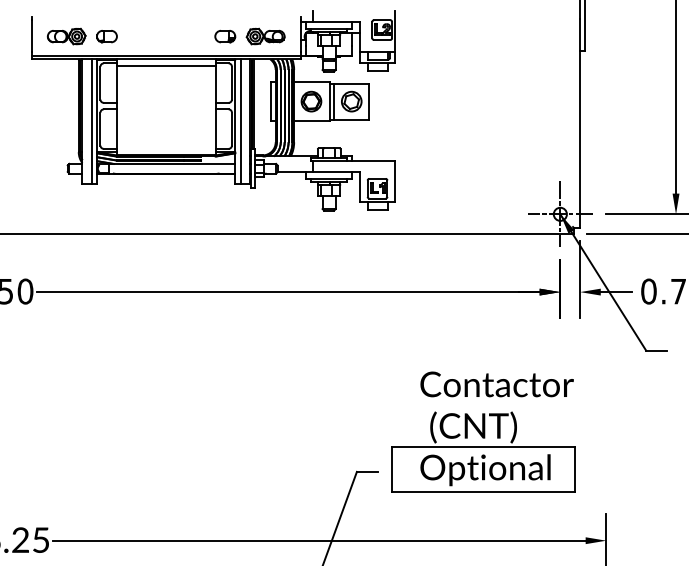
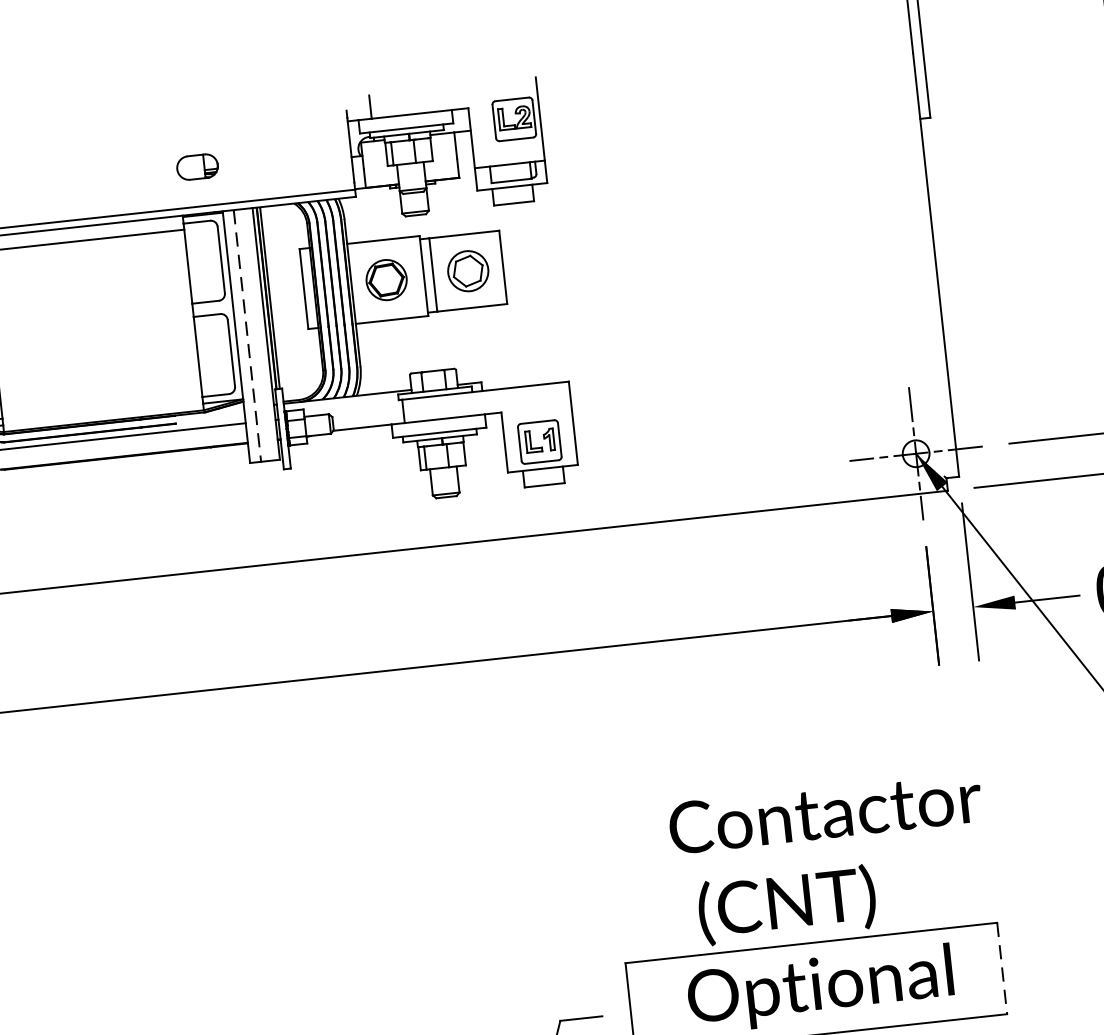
part: (265, 36) -> (279, 158), removed
line: (240, 122) -> (247, 338), solid -> dashed
line: (575, 469) -> (1003, 967), solid -> dashed

